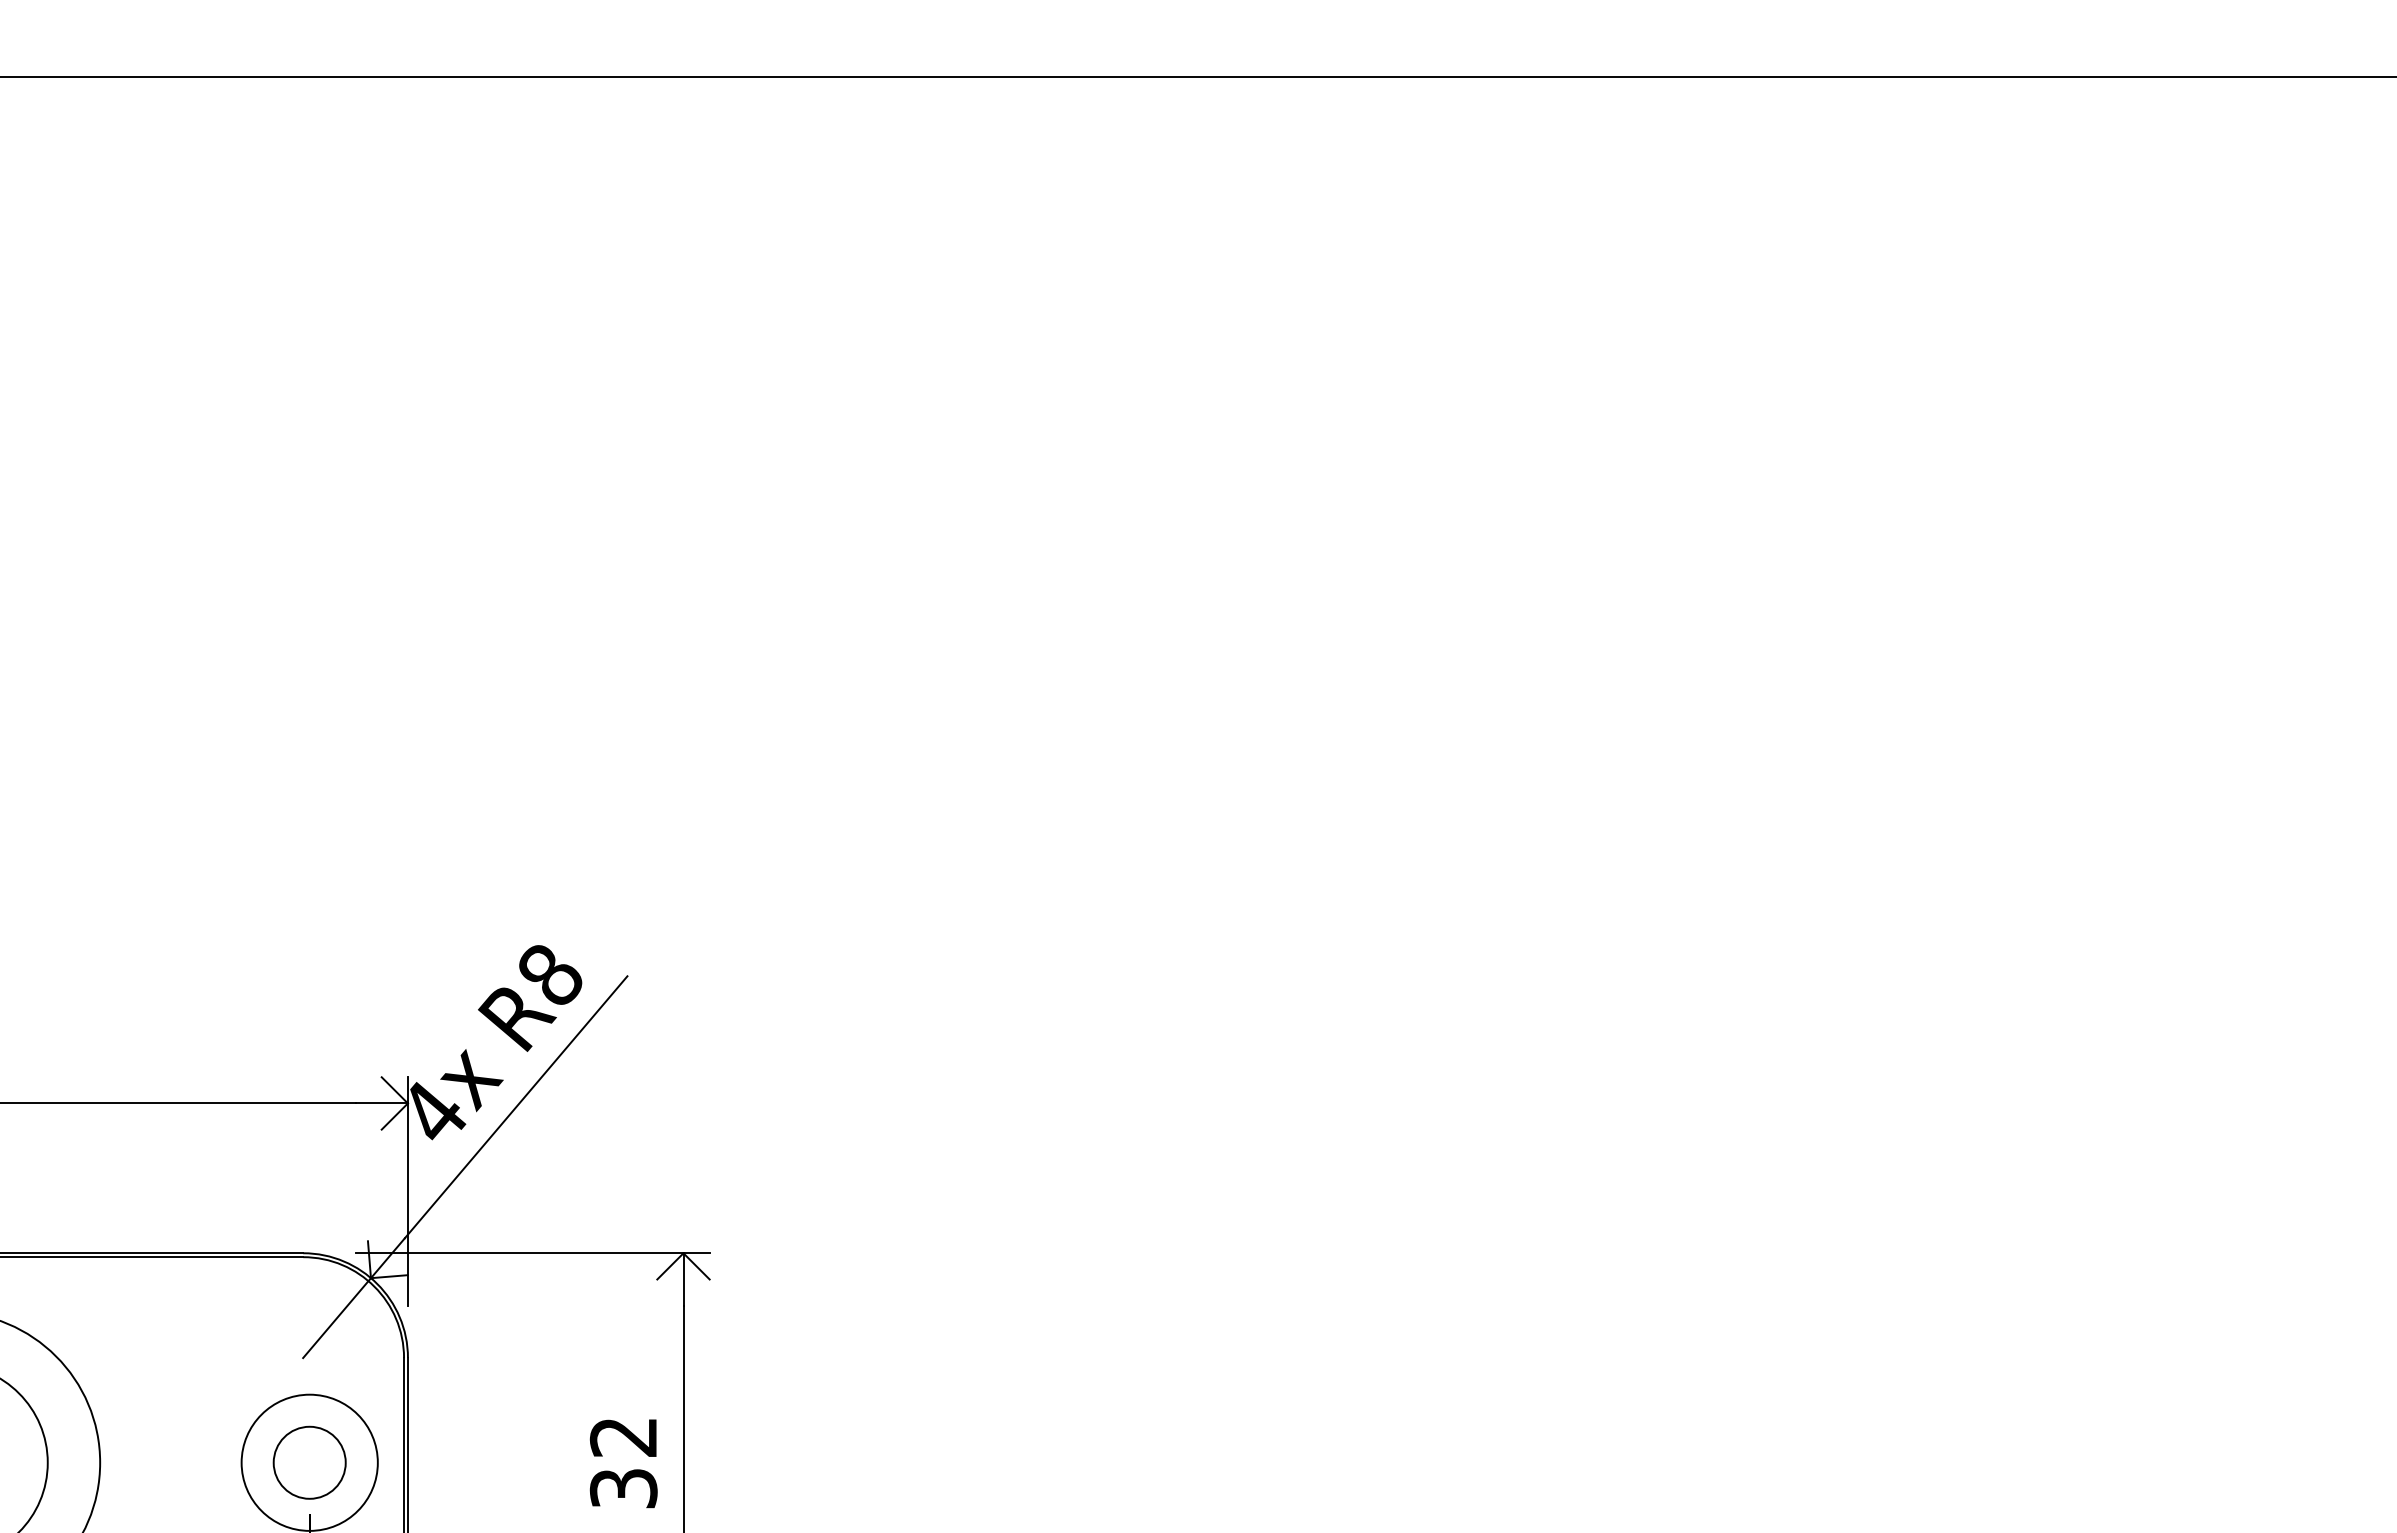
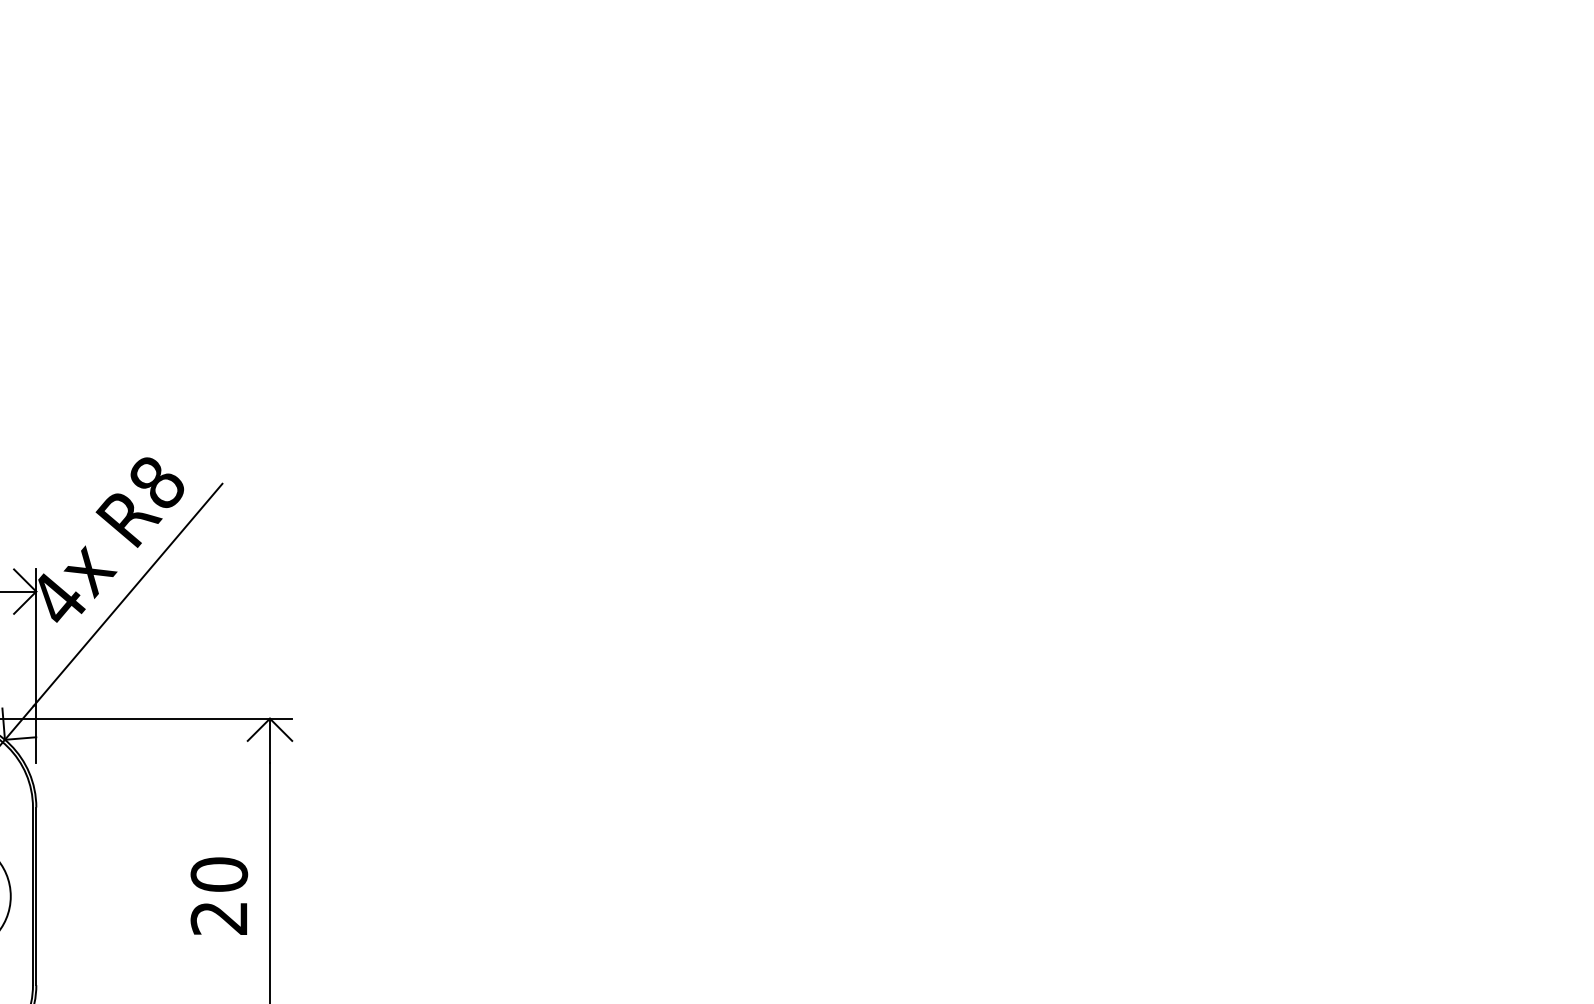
text: (623, 1462) -> (219, 896), 32 -> 20

